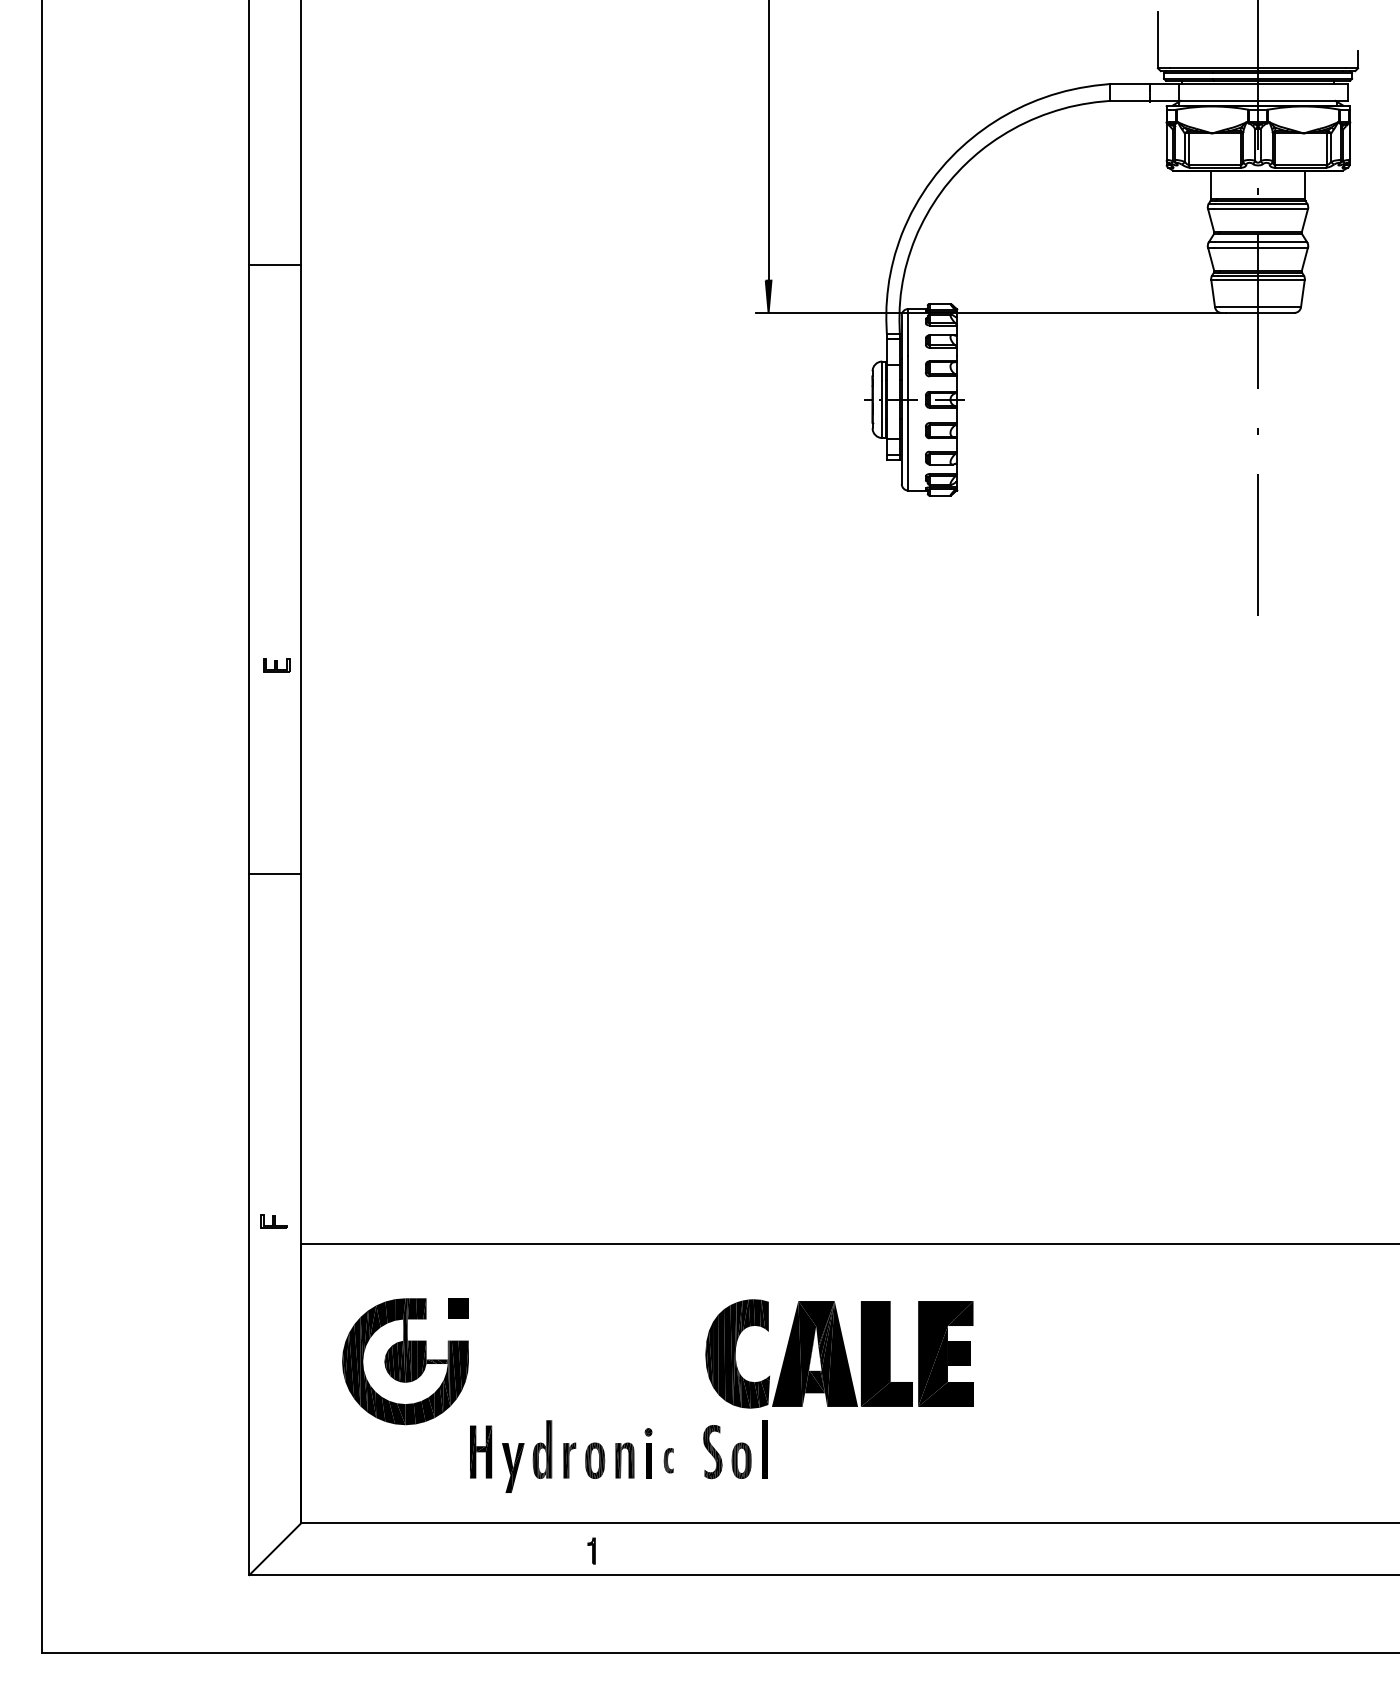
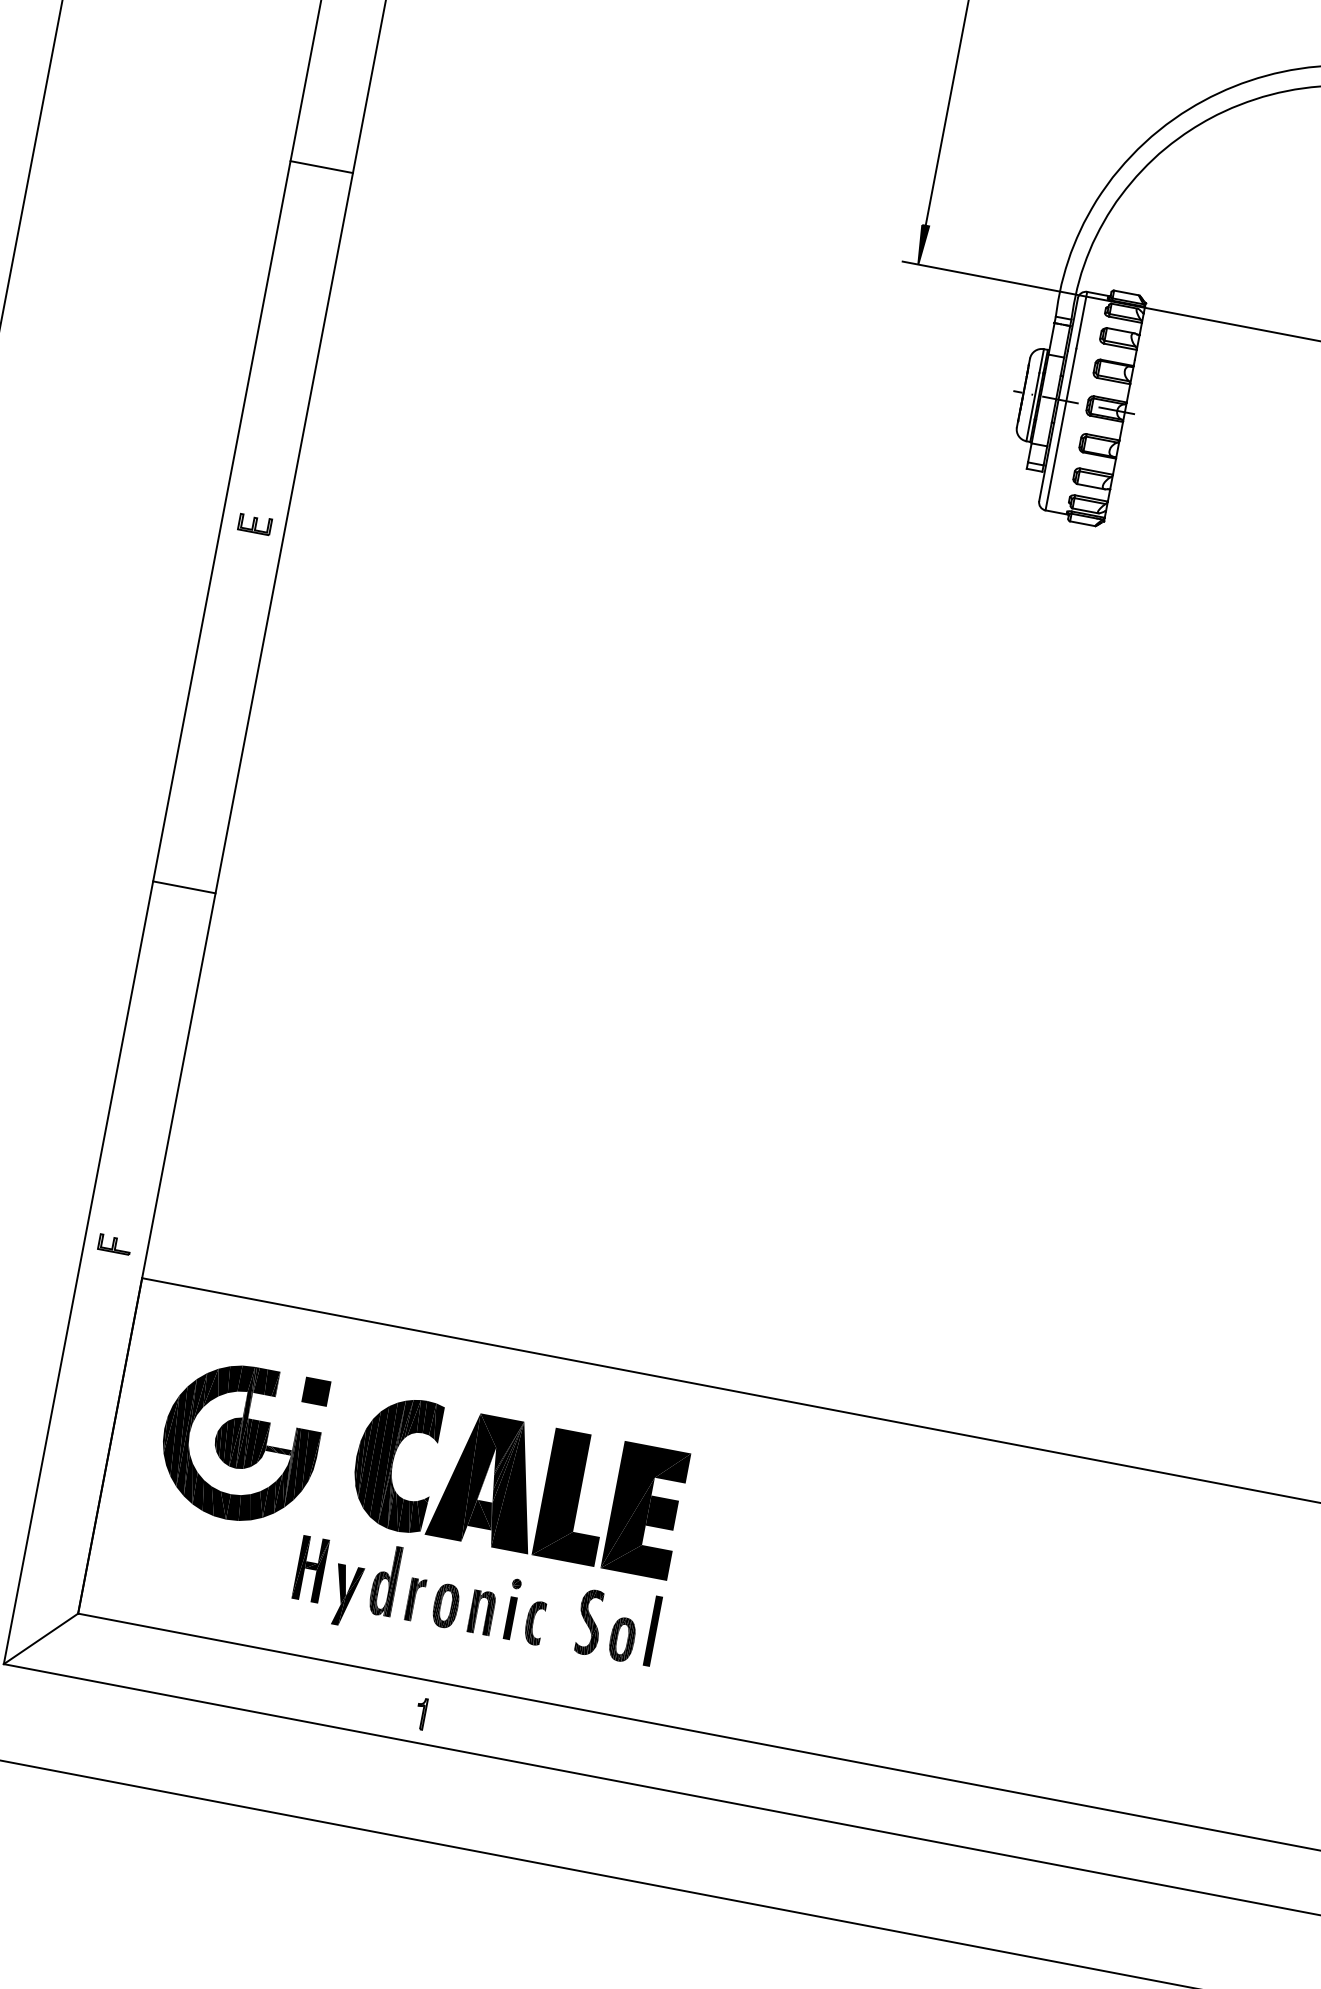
line: (275, 265) -> (321, 167), moved
part: (276, 665) -> (255, 524), moved
line: (275, 873) -> (184, 887), moved
part: (839, 1353) -> (518, 1485), moved
part: (668, 1460) -> (534, 1622), size x1.43

